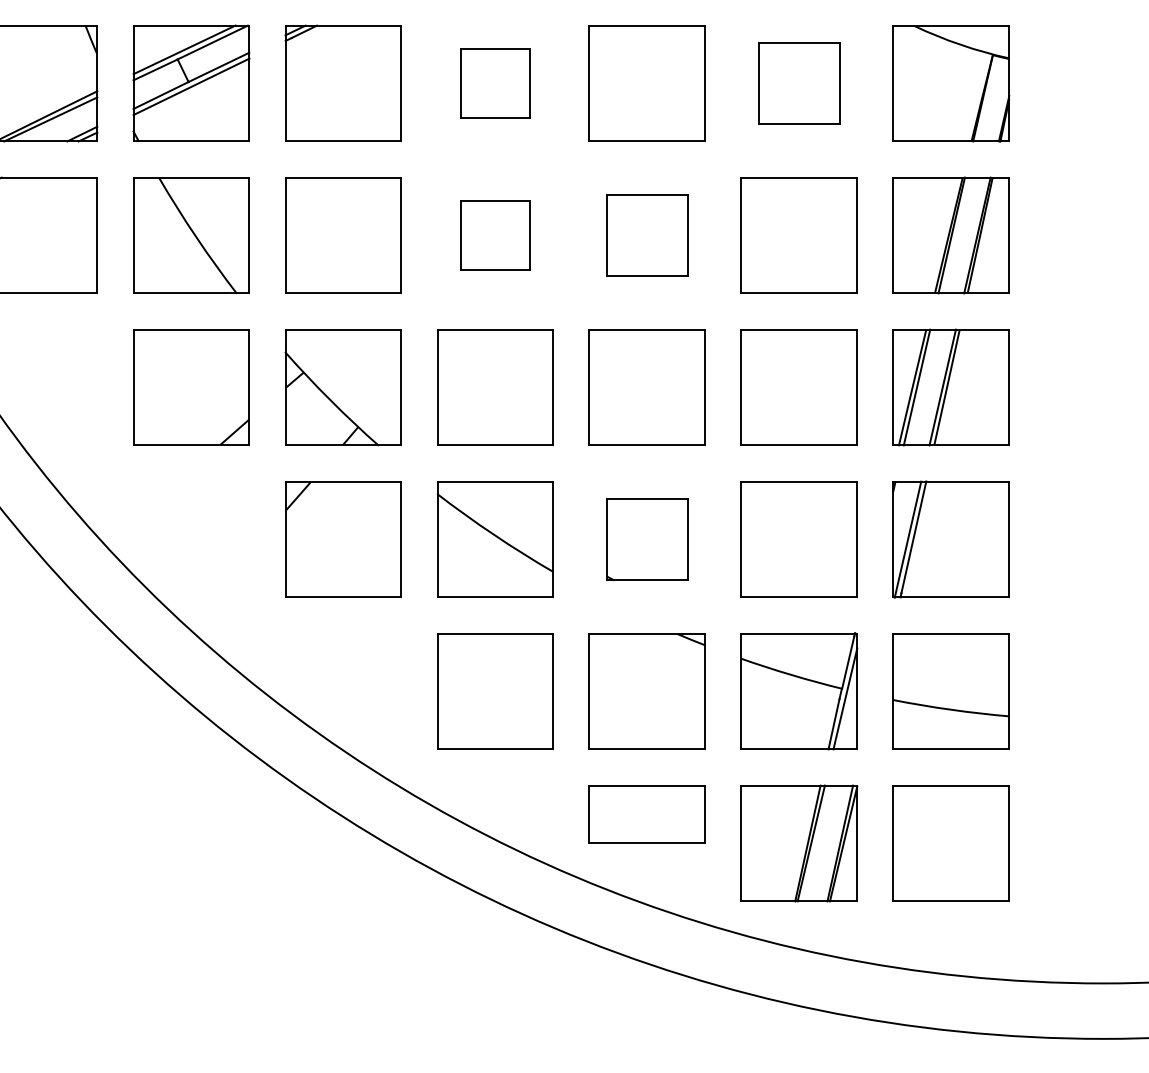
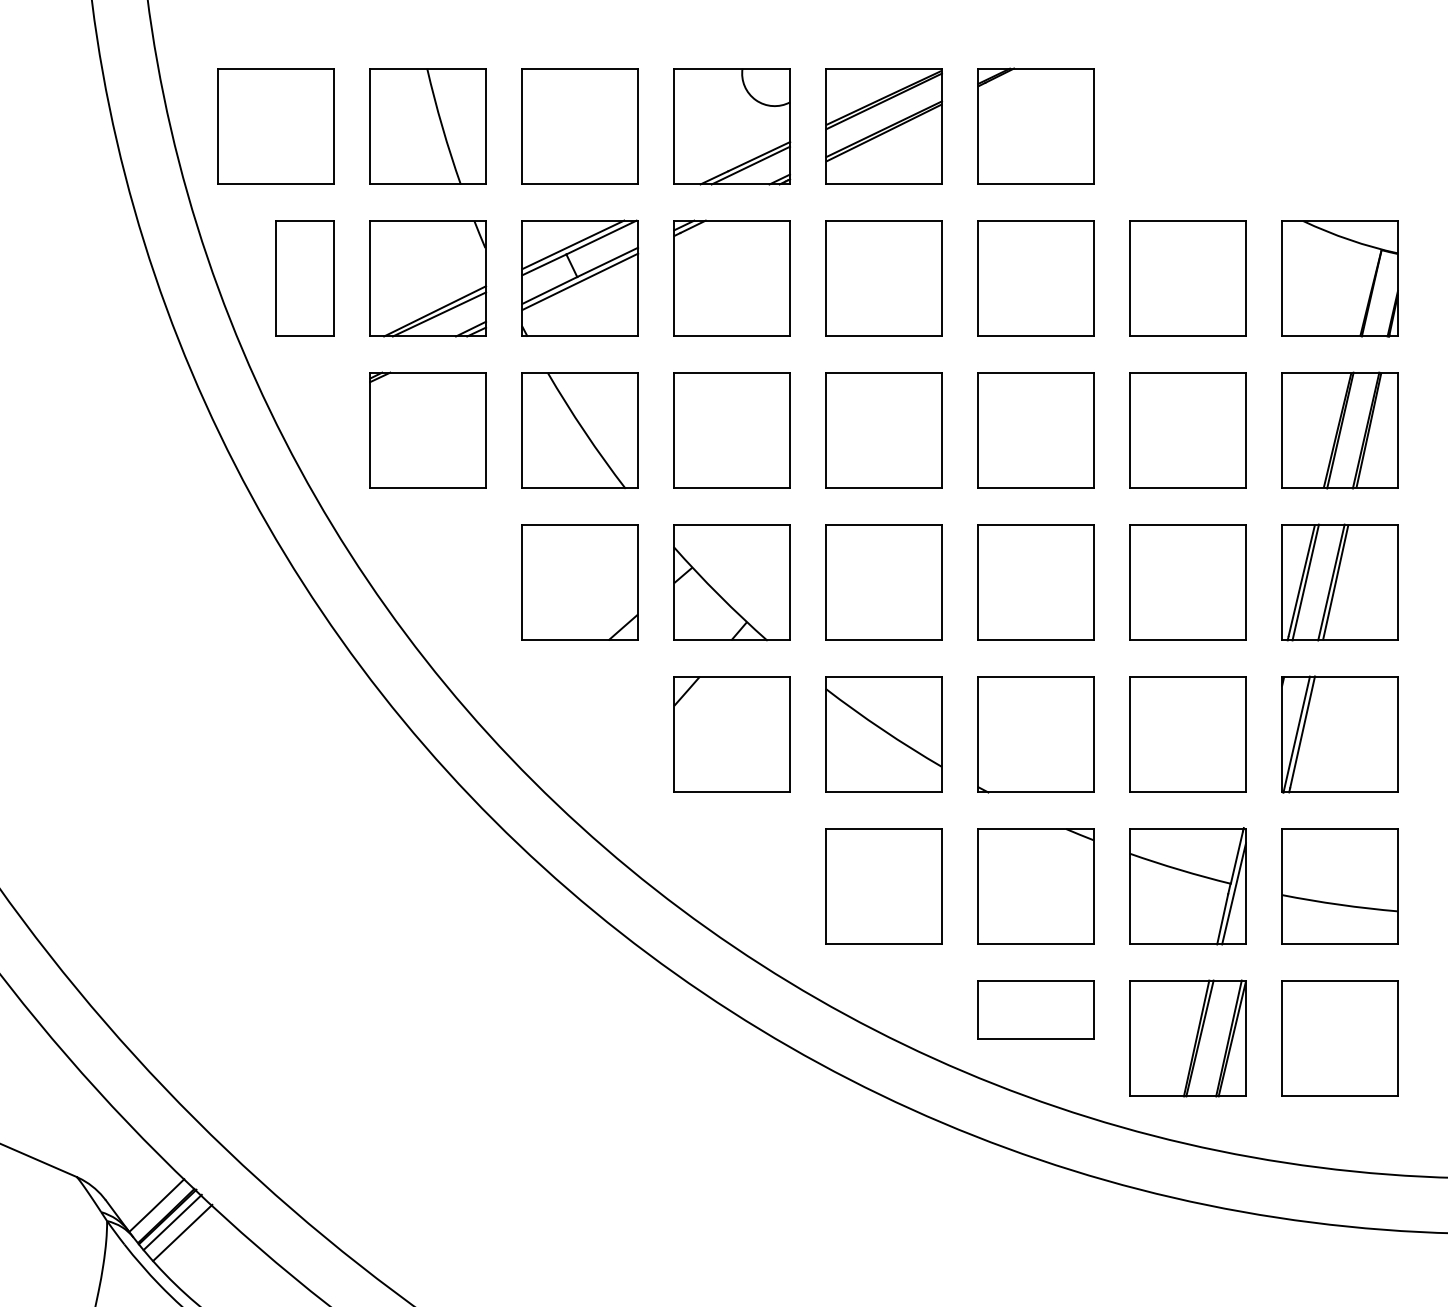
part: (494, 83) -> (883, 278), size x1.67
part: (798, 83) -> (1187, 278), size x1.43
part: (494, 235) -> (883, 430), size x1.67
part: (646, 235) -> (1035, 430), size x1.43
part: (646, 539) -> (1035, 734), size x1.43

